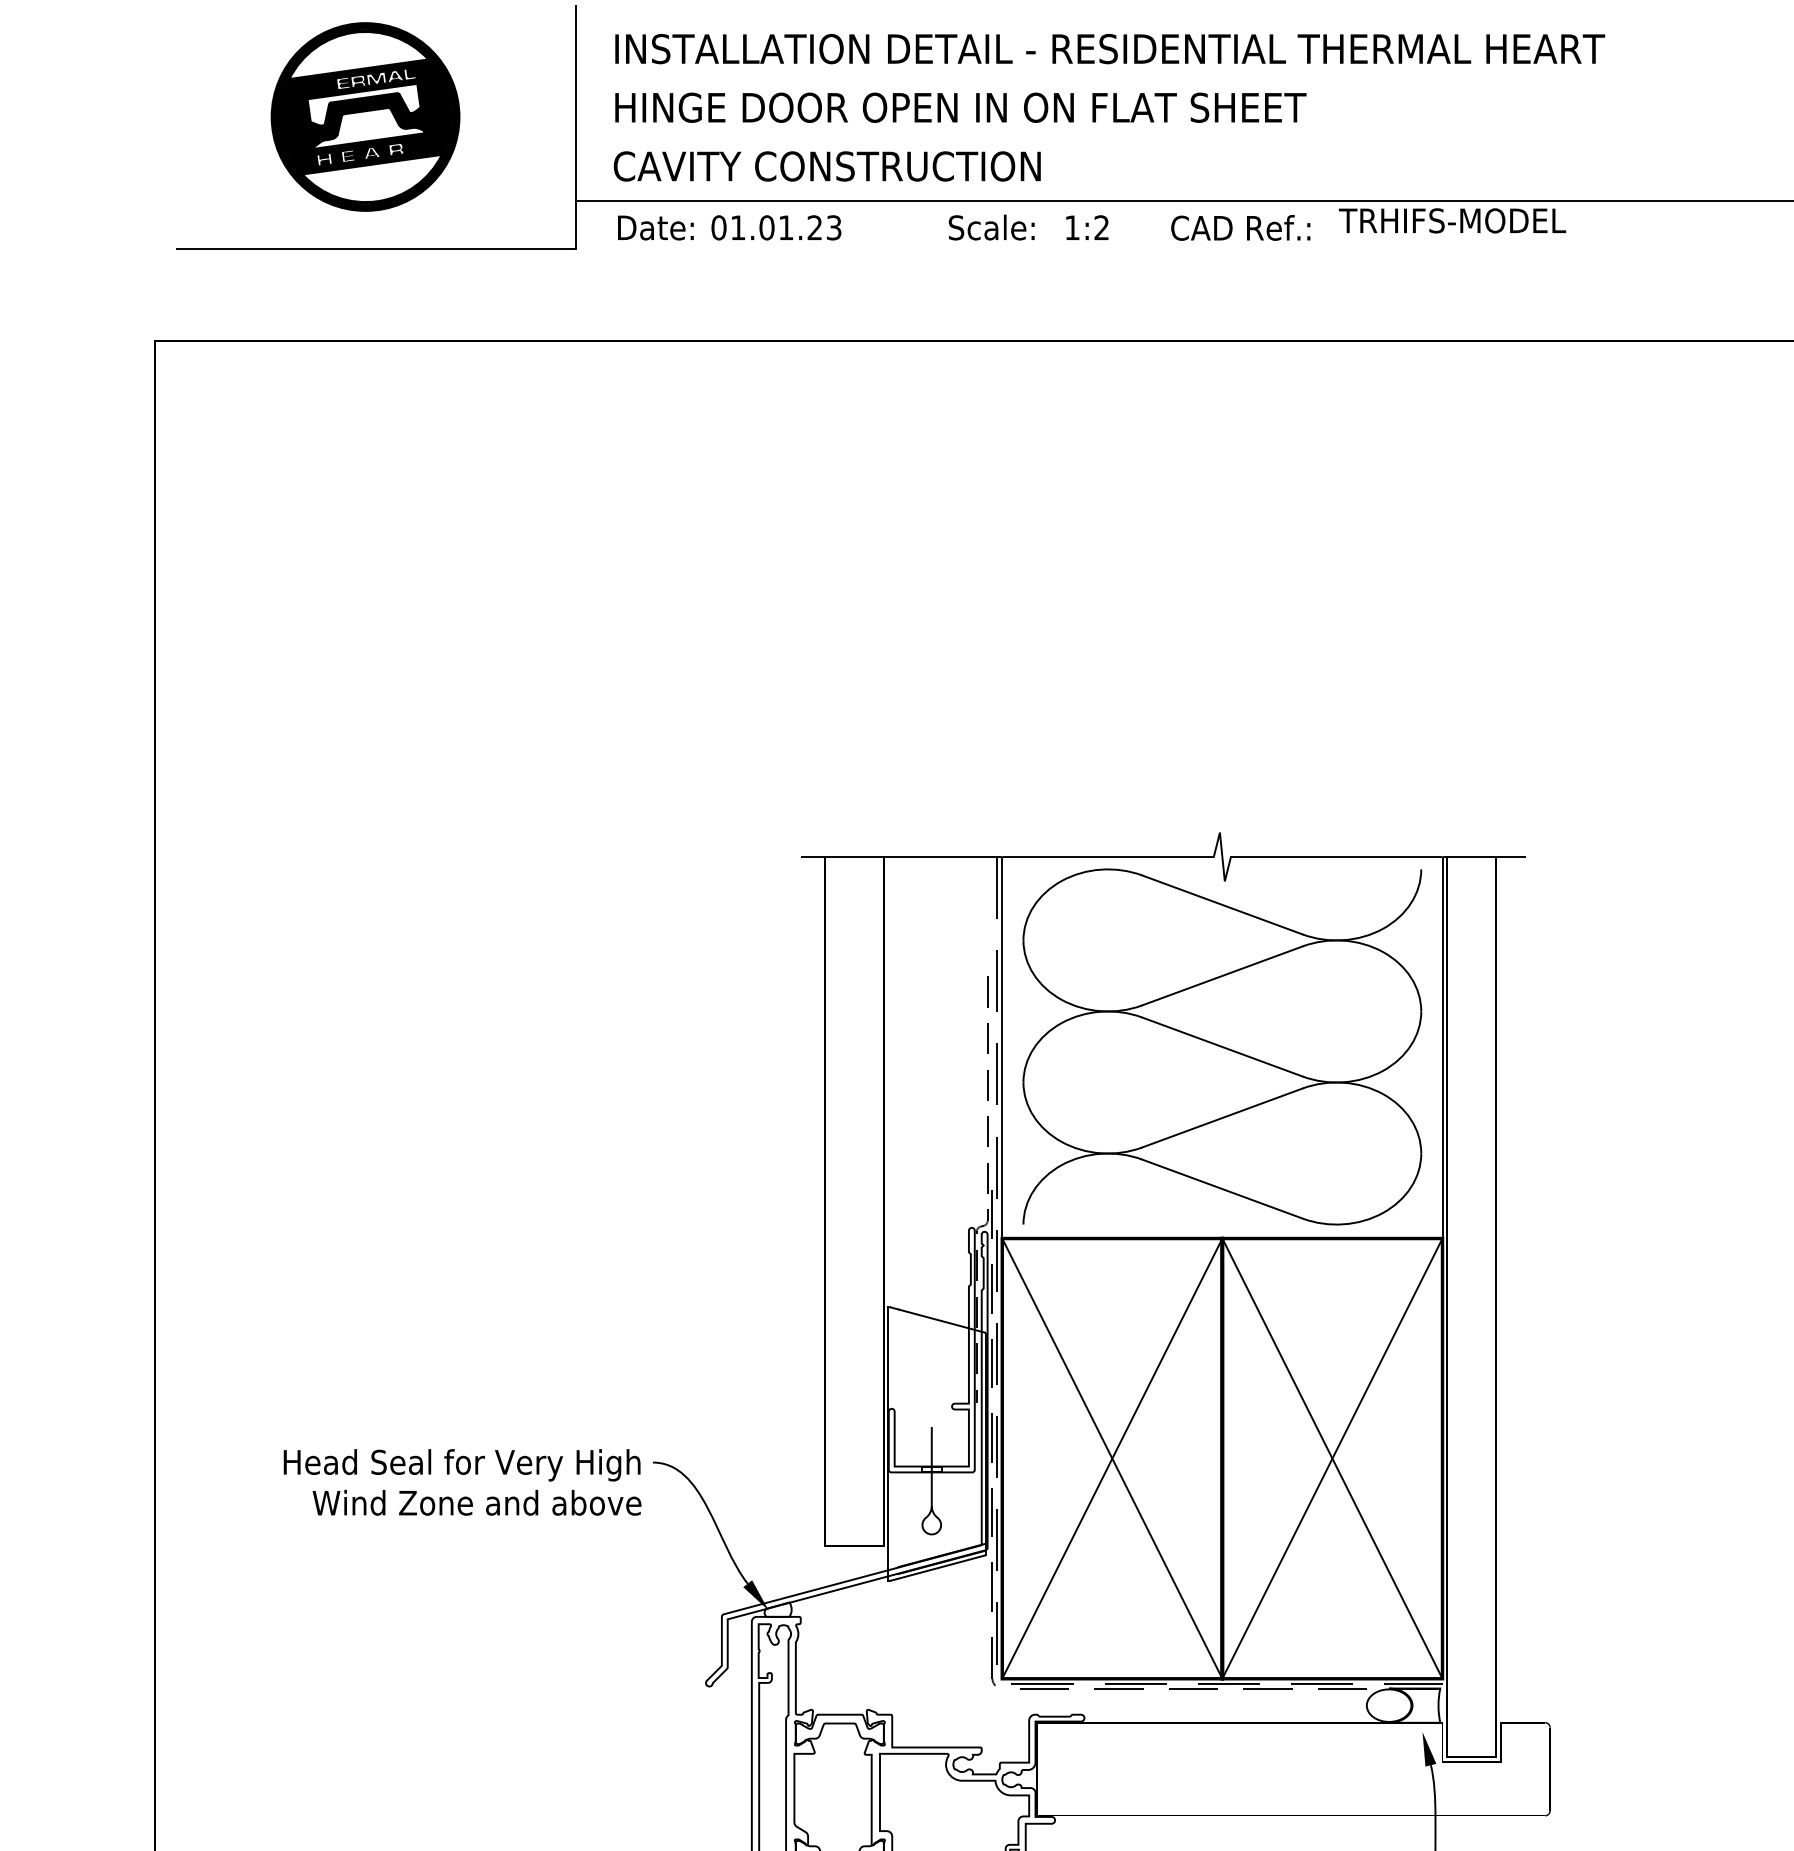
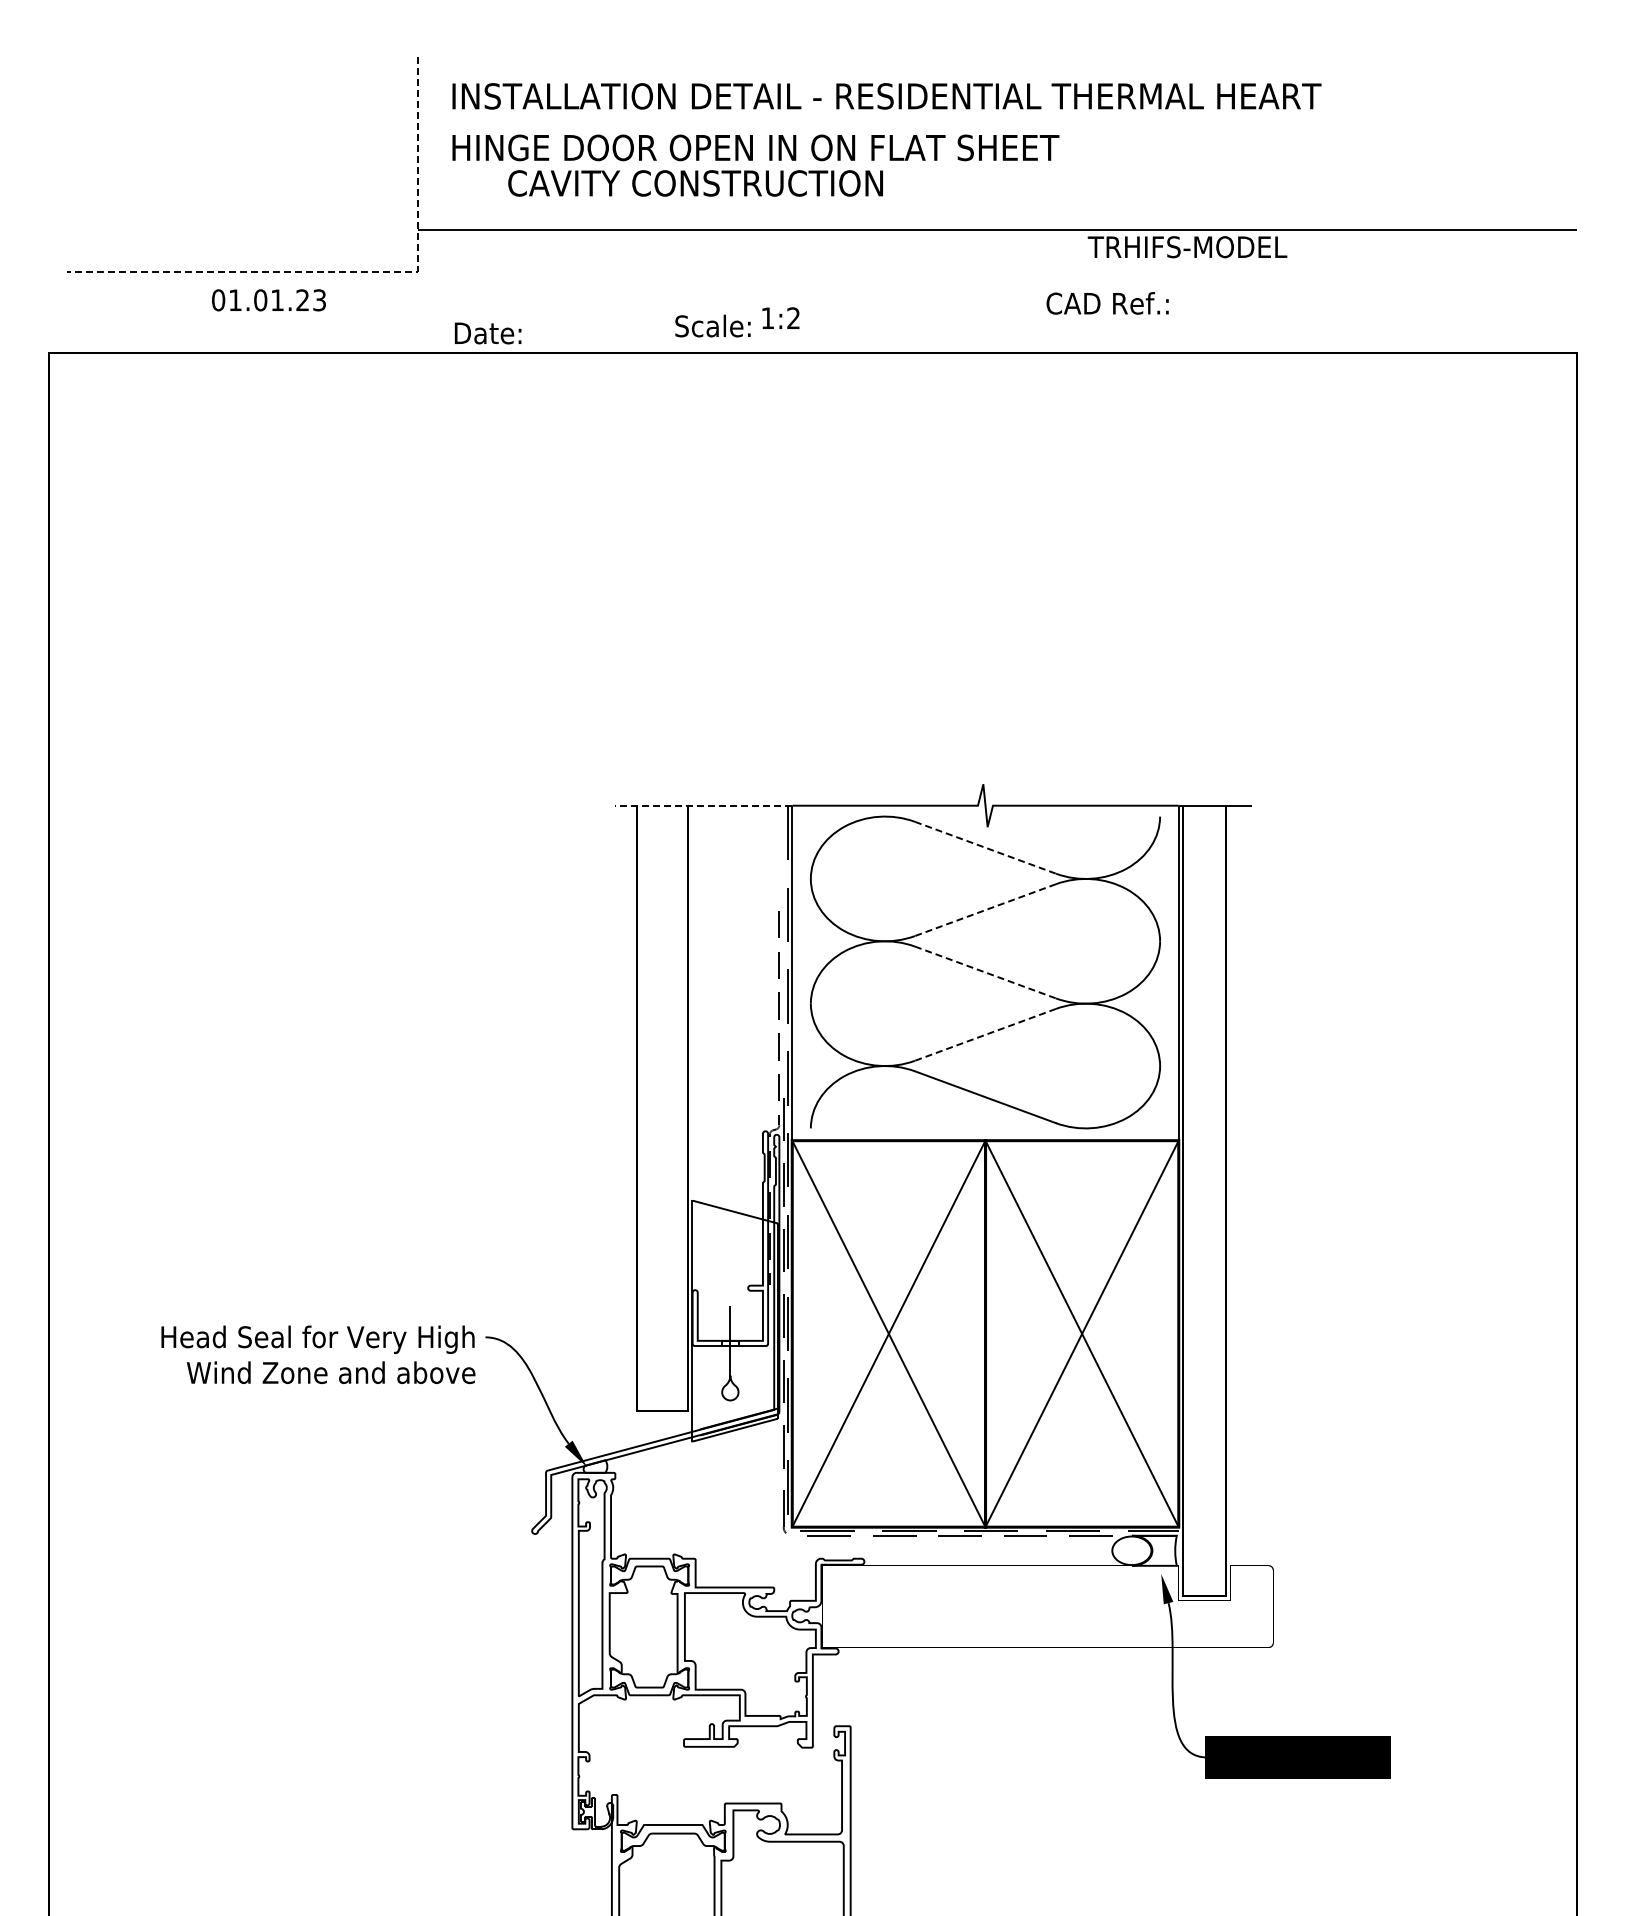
part: (364, 116) -> (232, 155), removed
text: (827, 166) -> (695, 183), moved
text: (991, 226) -> (712, 325), moved
text: (1086, 226) -> (780, 317), moved
text: (655, 228) -> (487, 333), moved
text: (775, 228) -> (268, 300), moved
text: (1240, 228) -> (1107, 303), moved
line: (497, 248) -> (349, 271), solid -> dashed
line: (901, 856) -> (703, 805), solid -> dashed
line: (1222, 904) -> (985, 847), solid -> dashed
line: (1222, 976) -> (985, 910), solid -> dashed
line: (1222, 1046) -> (985, 972), solid -> dashed
line: (1222, 1118) -> (985, 1035), solid -> dashed

